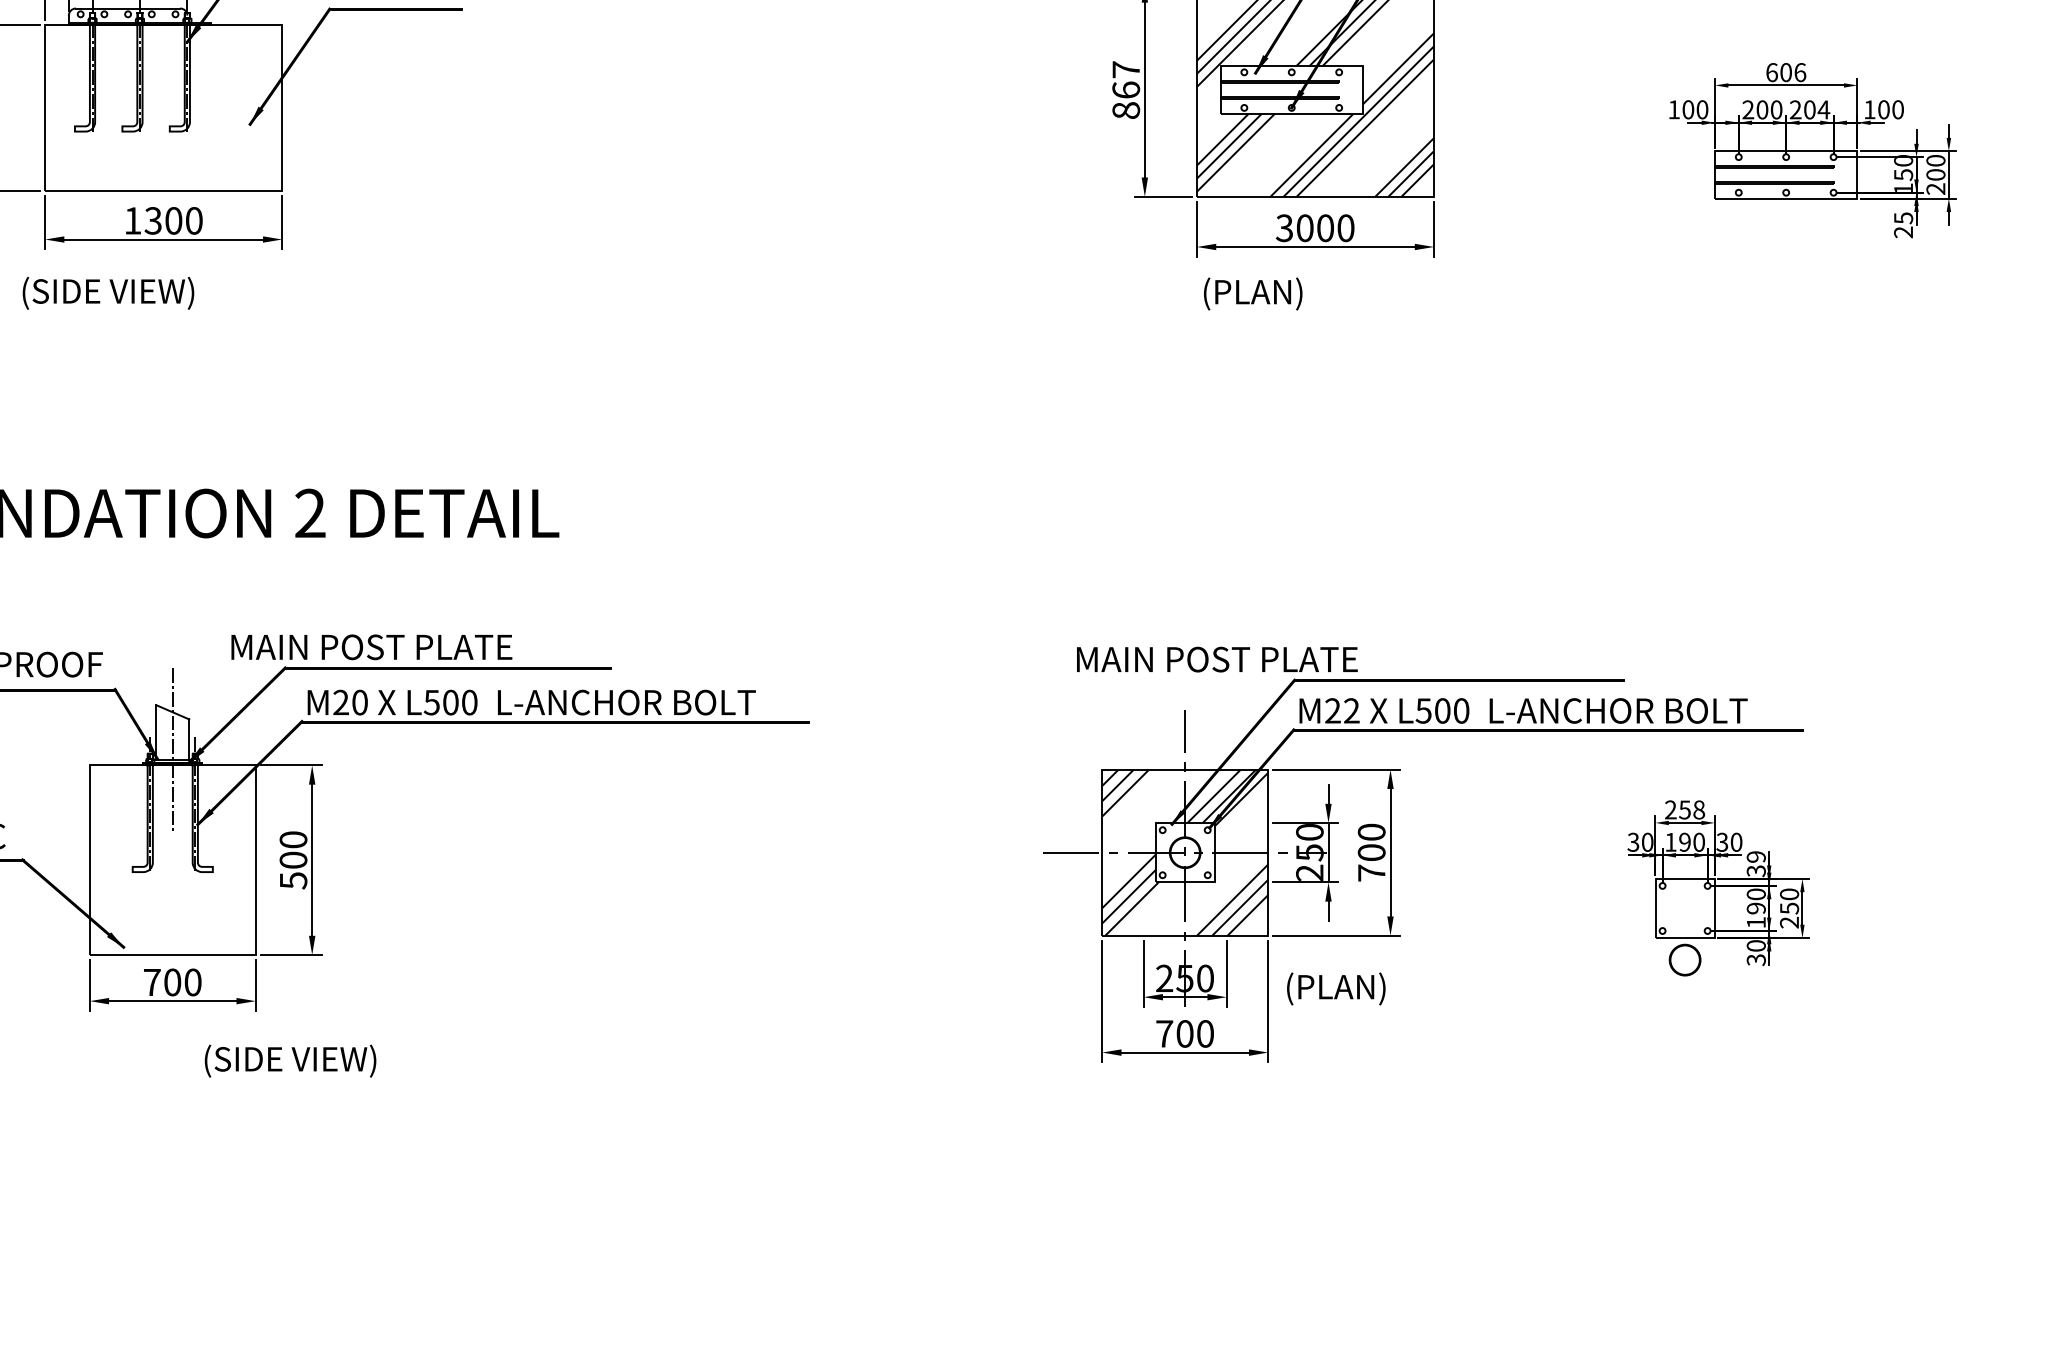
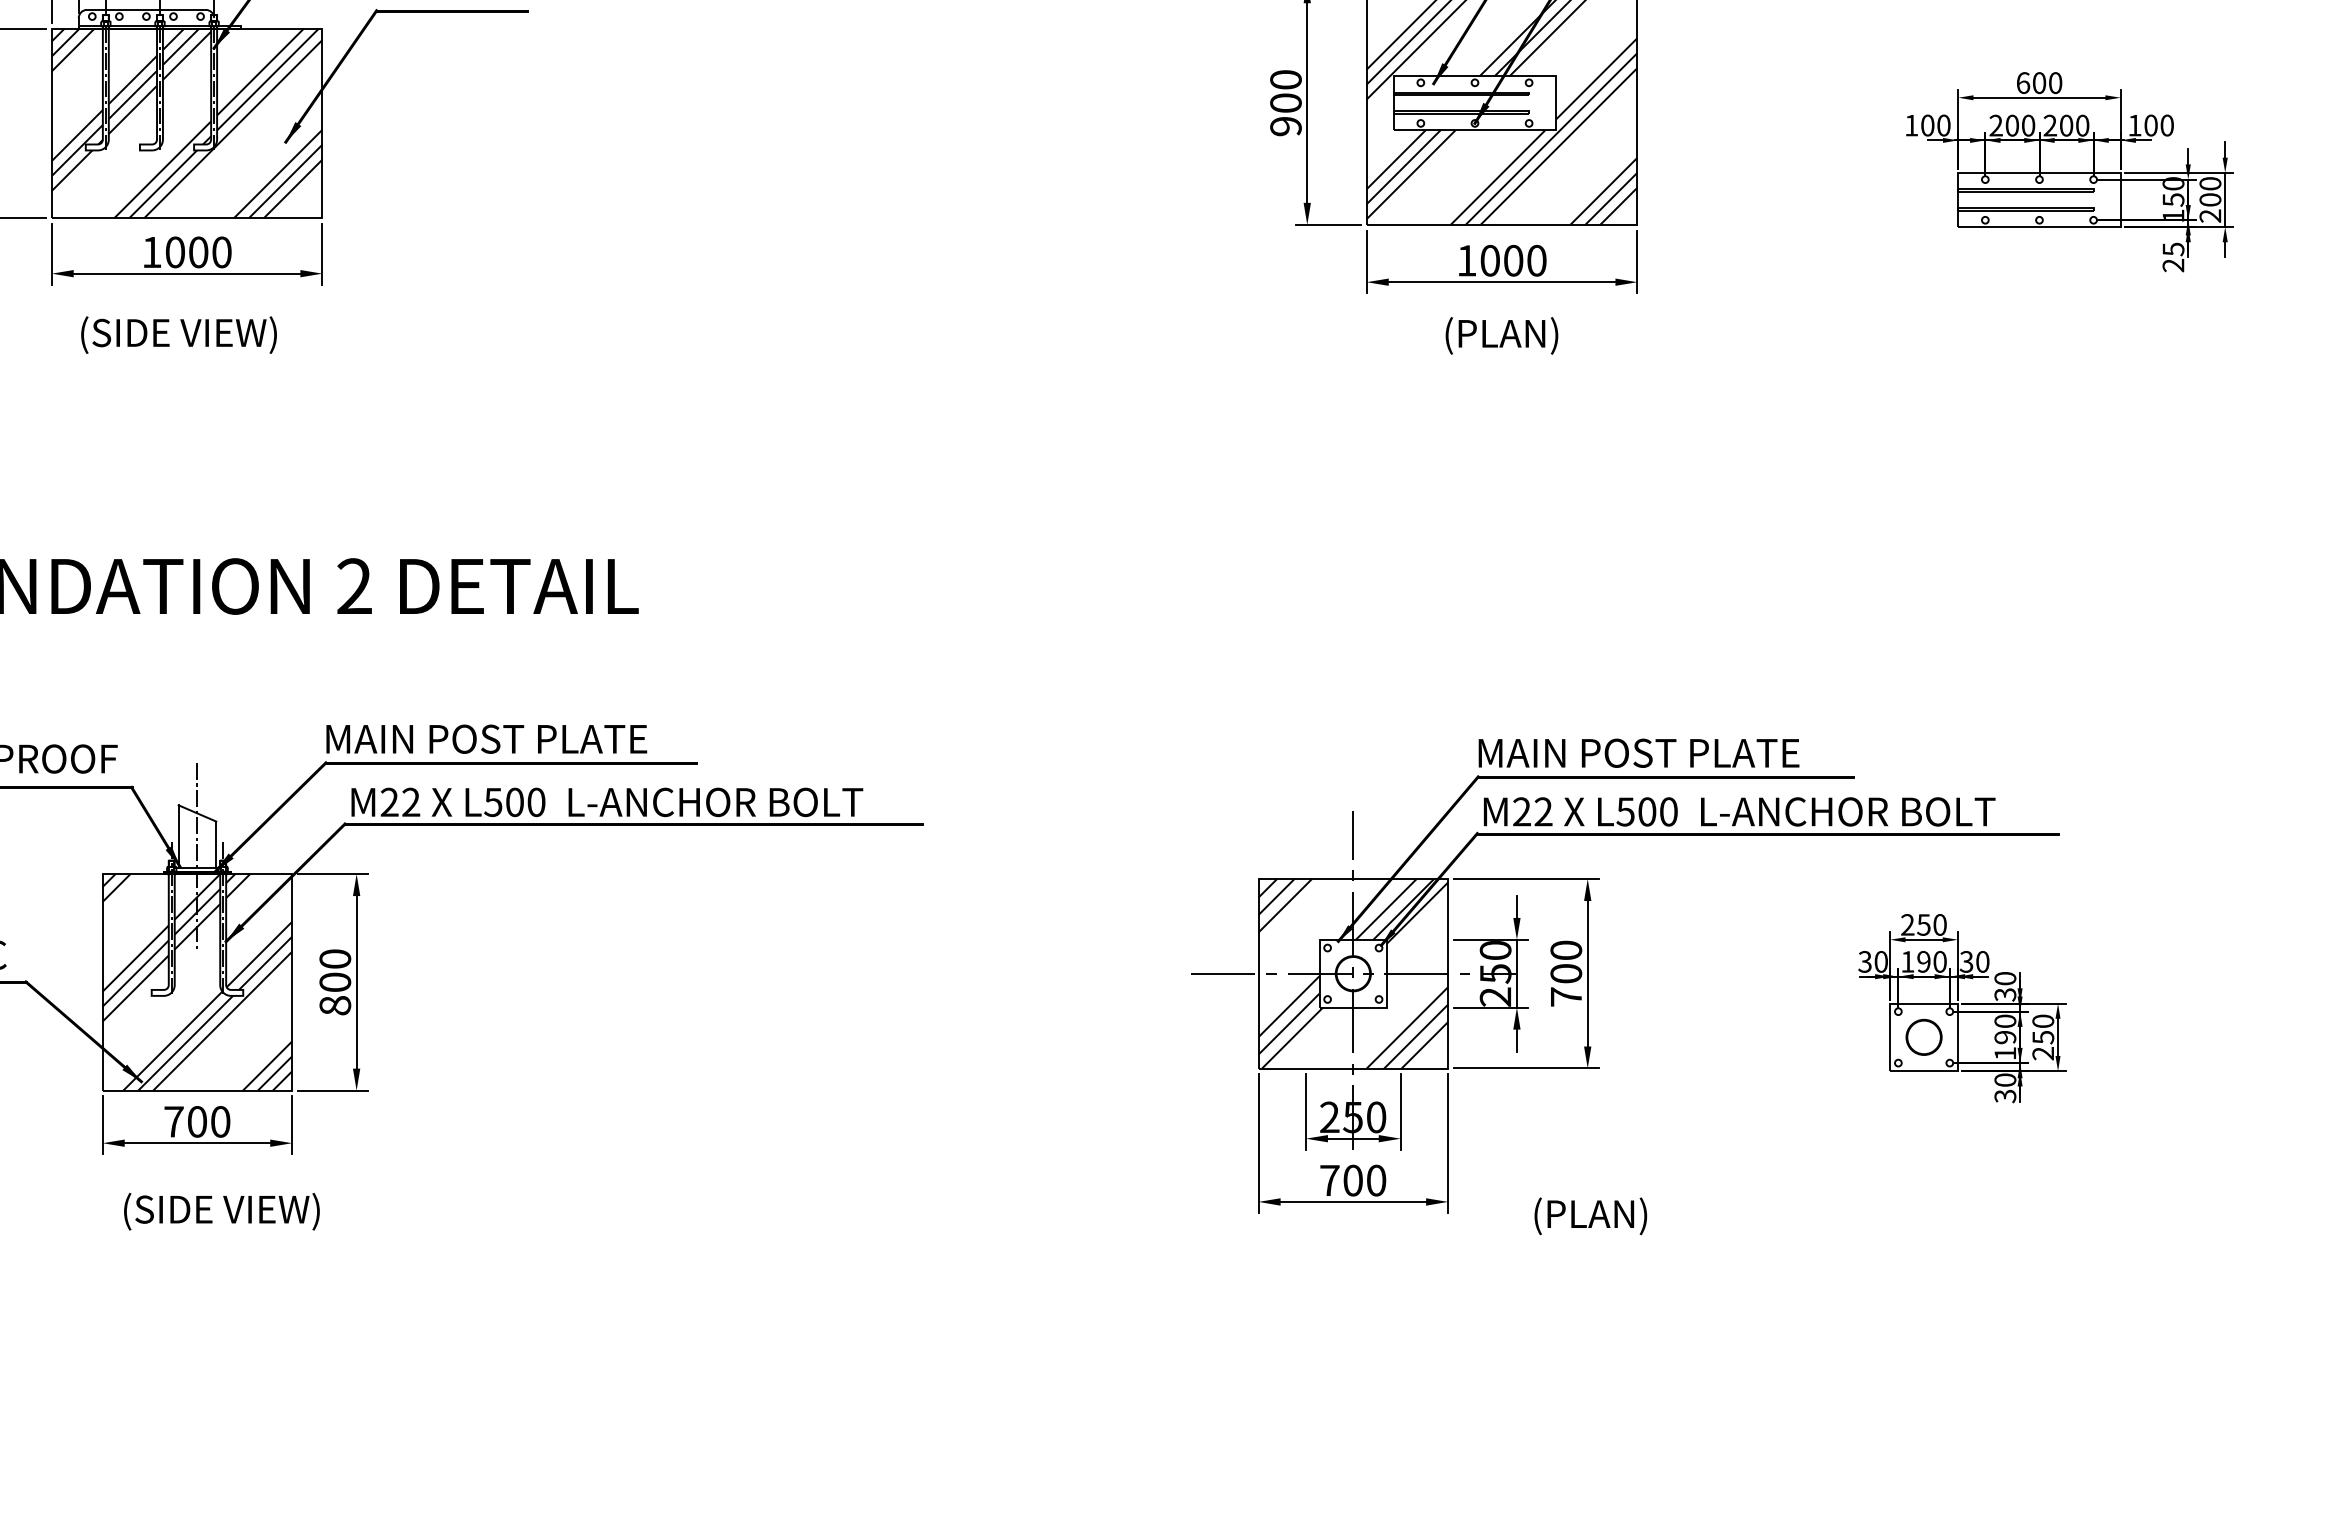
text: (1800, 72) -> (2055, 82), 606 -> 600
text: (1125, 90) -> (1285, 103), 867 -> 900
hatch: (163, 107) -> (186, 123), added
text: (1823, 109) -> (2082, 125), 204 -> 200
text: (152, 220) -> (174, 252), 1300 -> 1000
text: (1284, 227) -> (1466, 260), 3000 -> 1000
text: (107, 292) -> (178, 334), moved
text: (1252, 293) -> (1501, 335), moved
text: (371, 646) -> (486, 738), moved
text: (1216, 658) -> (1638, 752), moved
text: (360, 702) -> (411, 802), M20 -> M22
text: (1698, 809) -> (1939, 924), 258 -> 250
text: (1756, 856) -> (2005, 978), 39 -> 30
hatch: (172, 860) -> (197, 982), added
text: (293, 880) -> (335, 1005), 500 -> 800
circle: (1684, 959) -> (1923, 1036), moved
text: (1336, 989) -> (1590, 1216), moved
text: (290, 1060) -> (221, 1211), moved

